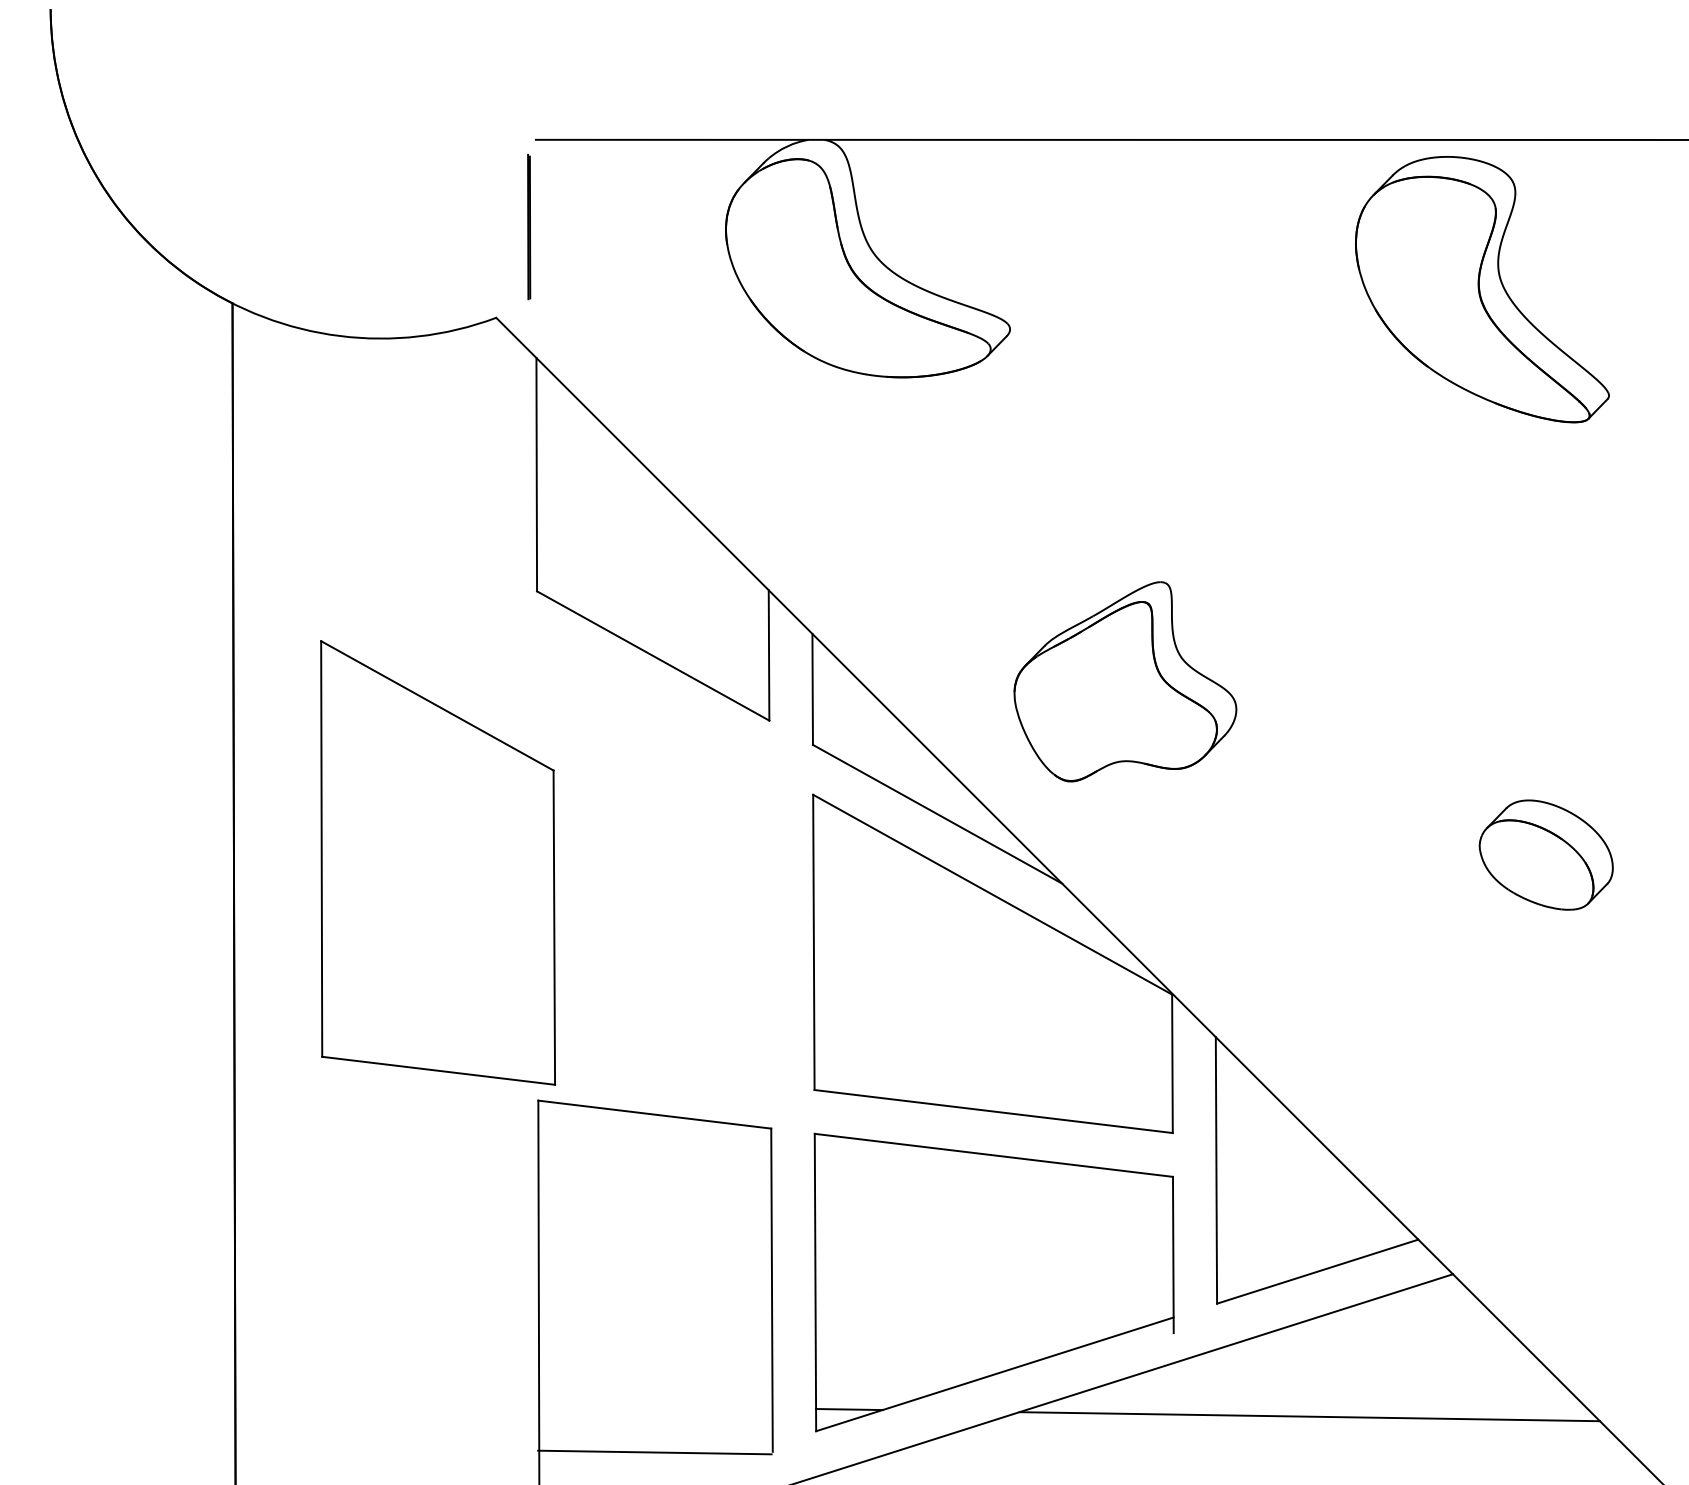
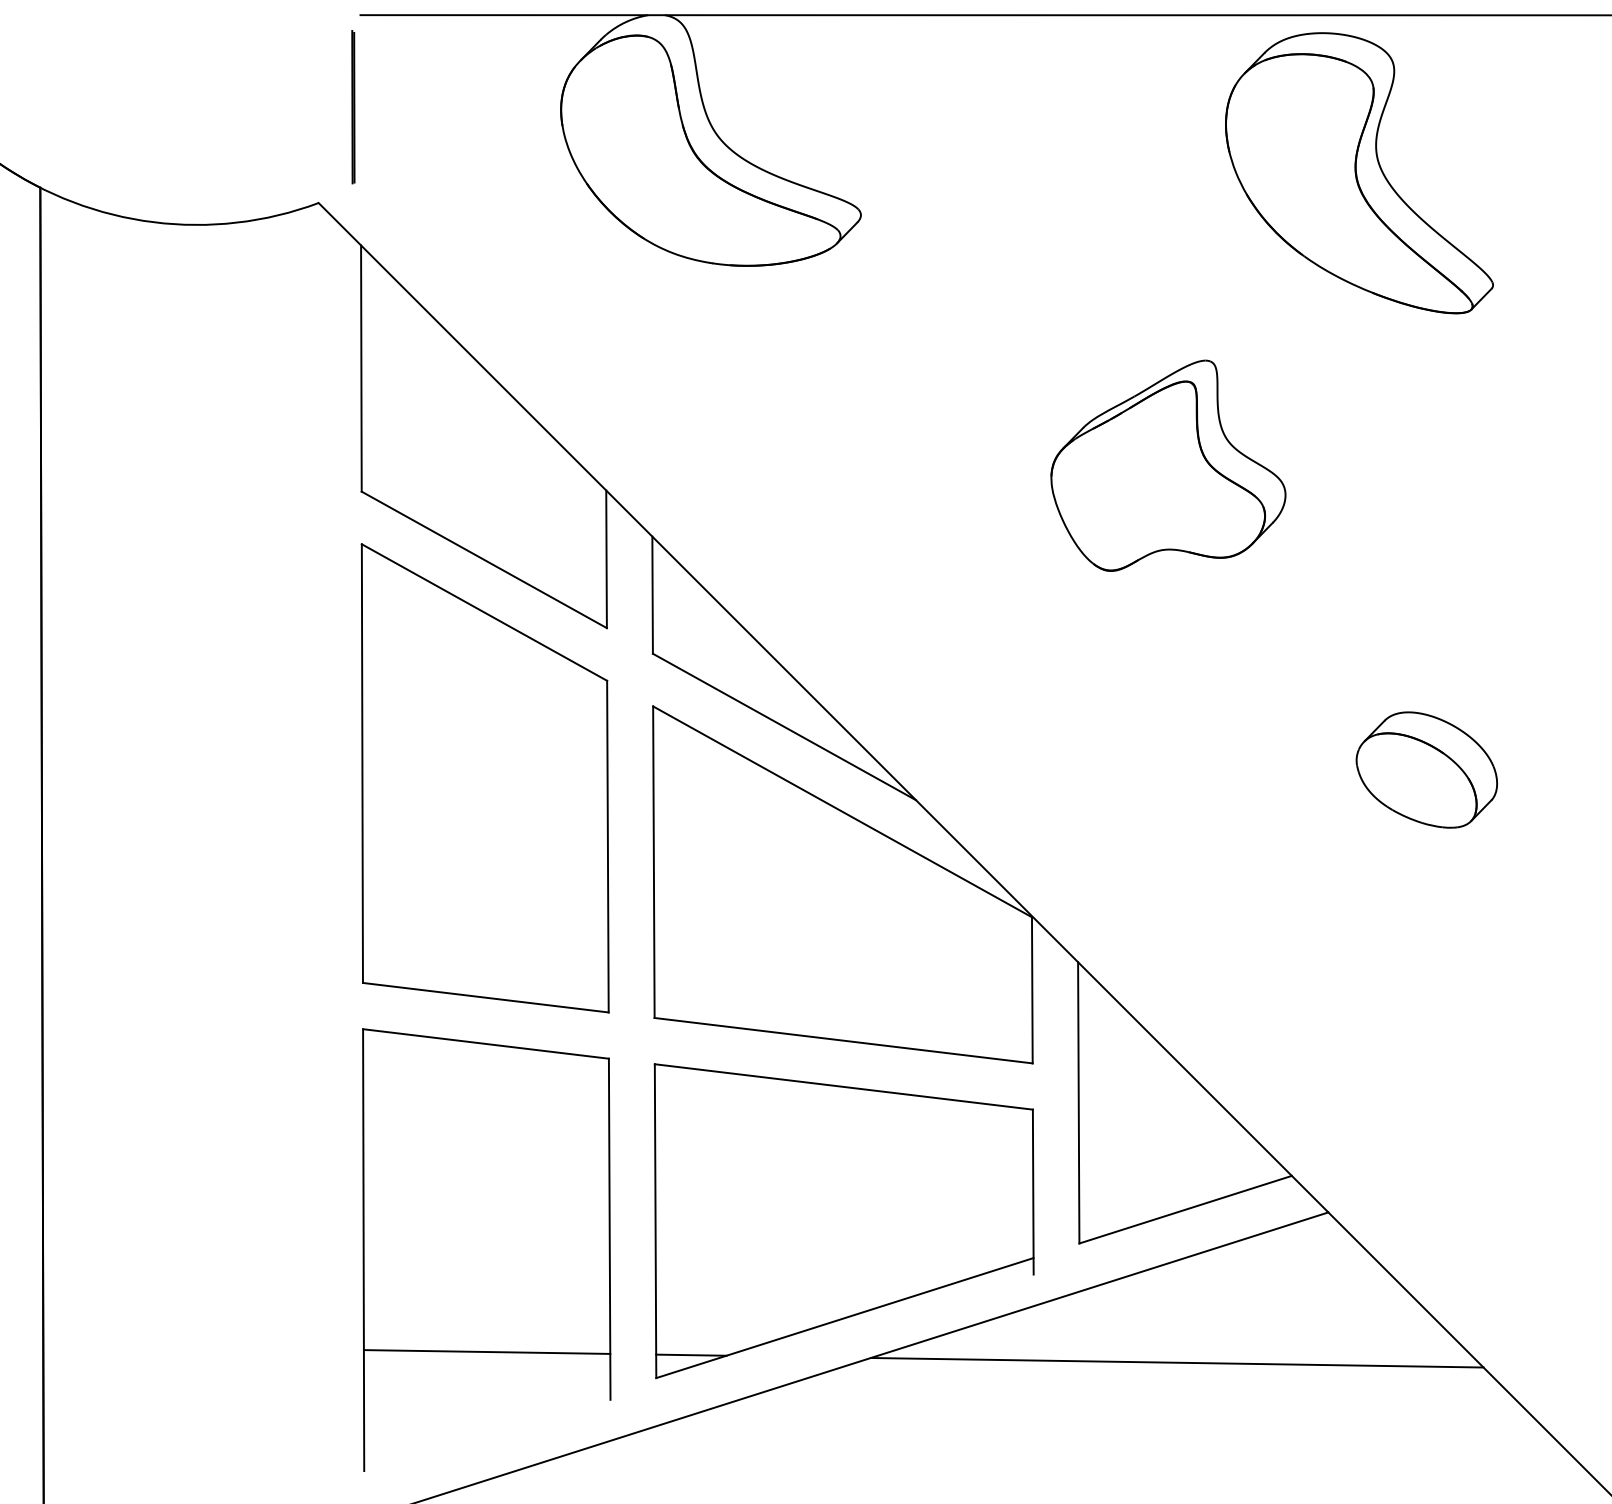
part: (1125, 681) -> (1168, 465), moved
part: (437, 862) -> (484, 777), moved
line: (654, 1452) -> (486, 1351), moved

